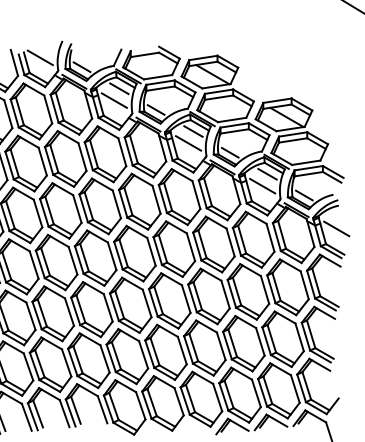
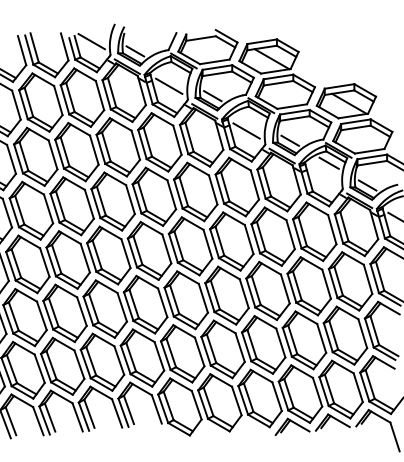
line: (118, 88) -> (173, 73), removed
line: (193, 131) -> (251, 118), removed
line: (263, 185) -> (324, 175), removed

